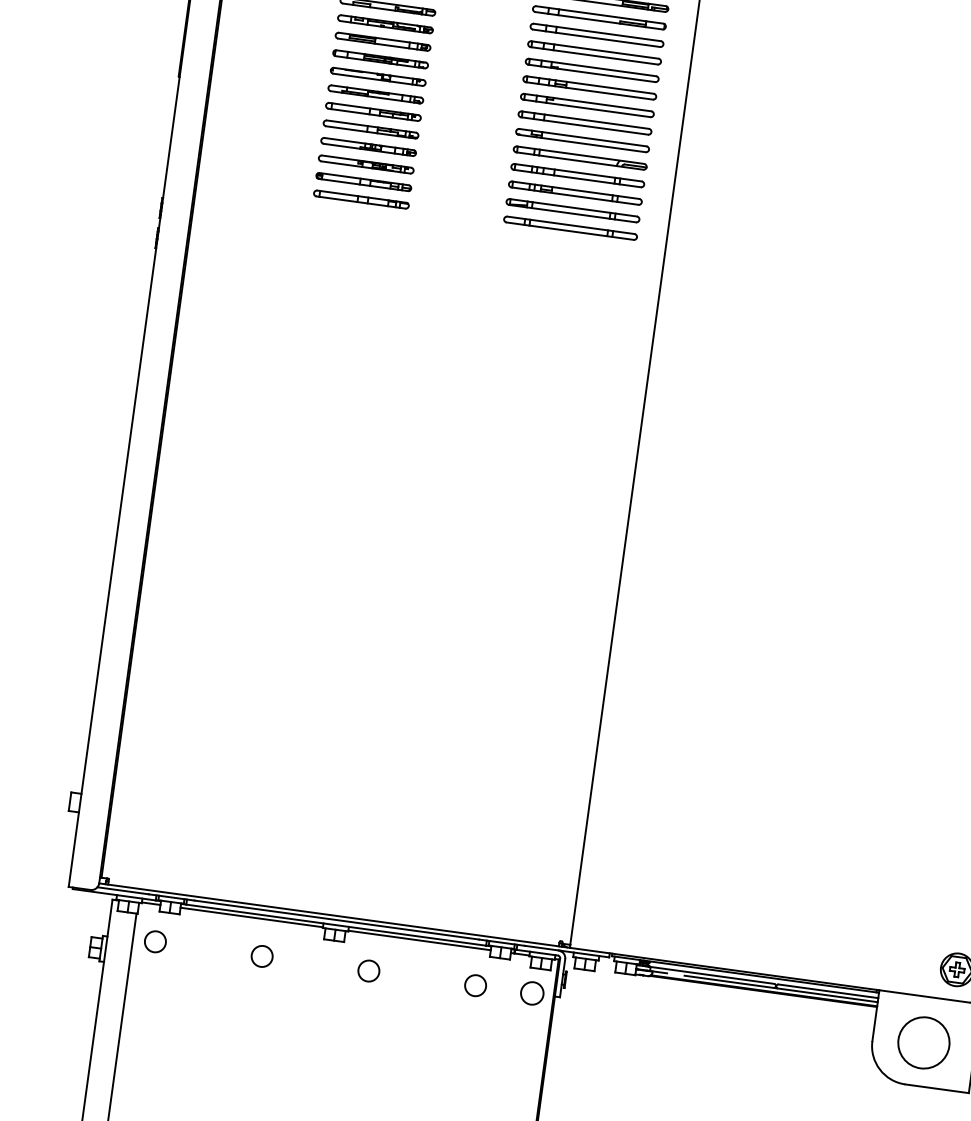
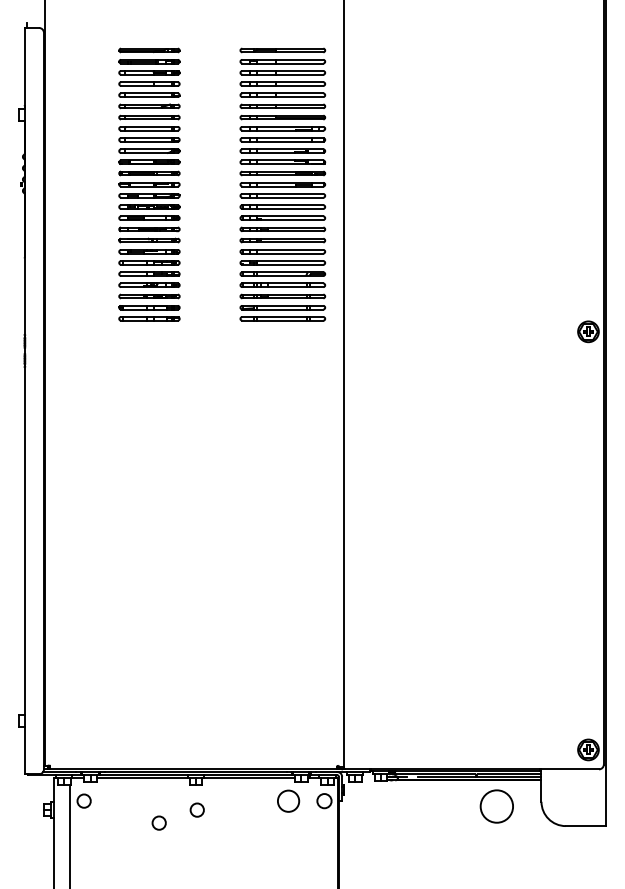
circle: (261, 955) -> (158, 822), moved
circle: (367, 969) -> (196, 809), moved
circle: (474, 984) -> (287, 800), size x1.6
circle: (923, 1042) -> (496, 806), moved

